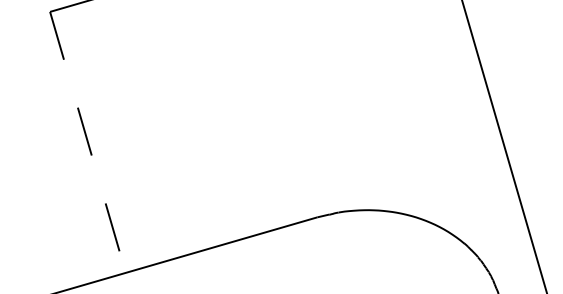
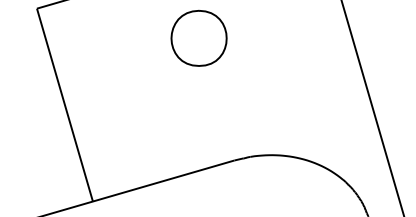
part: (268, 50) -> (198, 37), added
line: (88, 142) -> (65, 105), dashed -> solid

